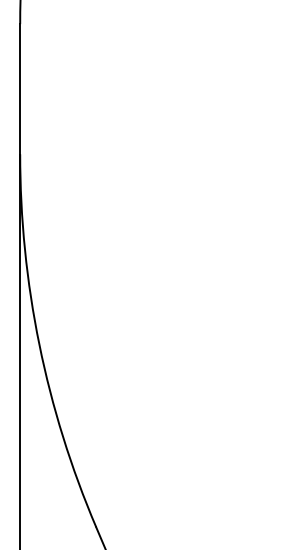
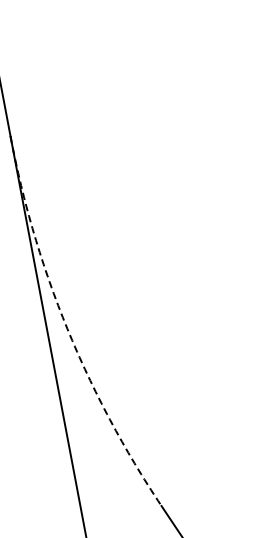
arc: (39, 344) -> (67, 328), solid -> dashed

